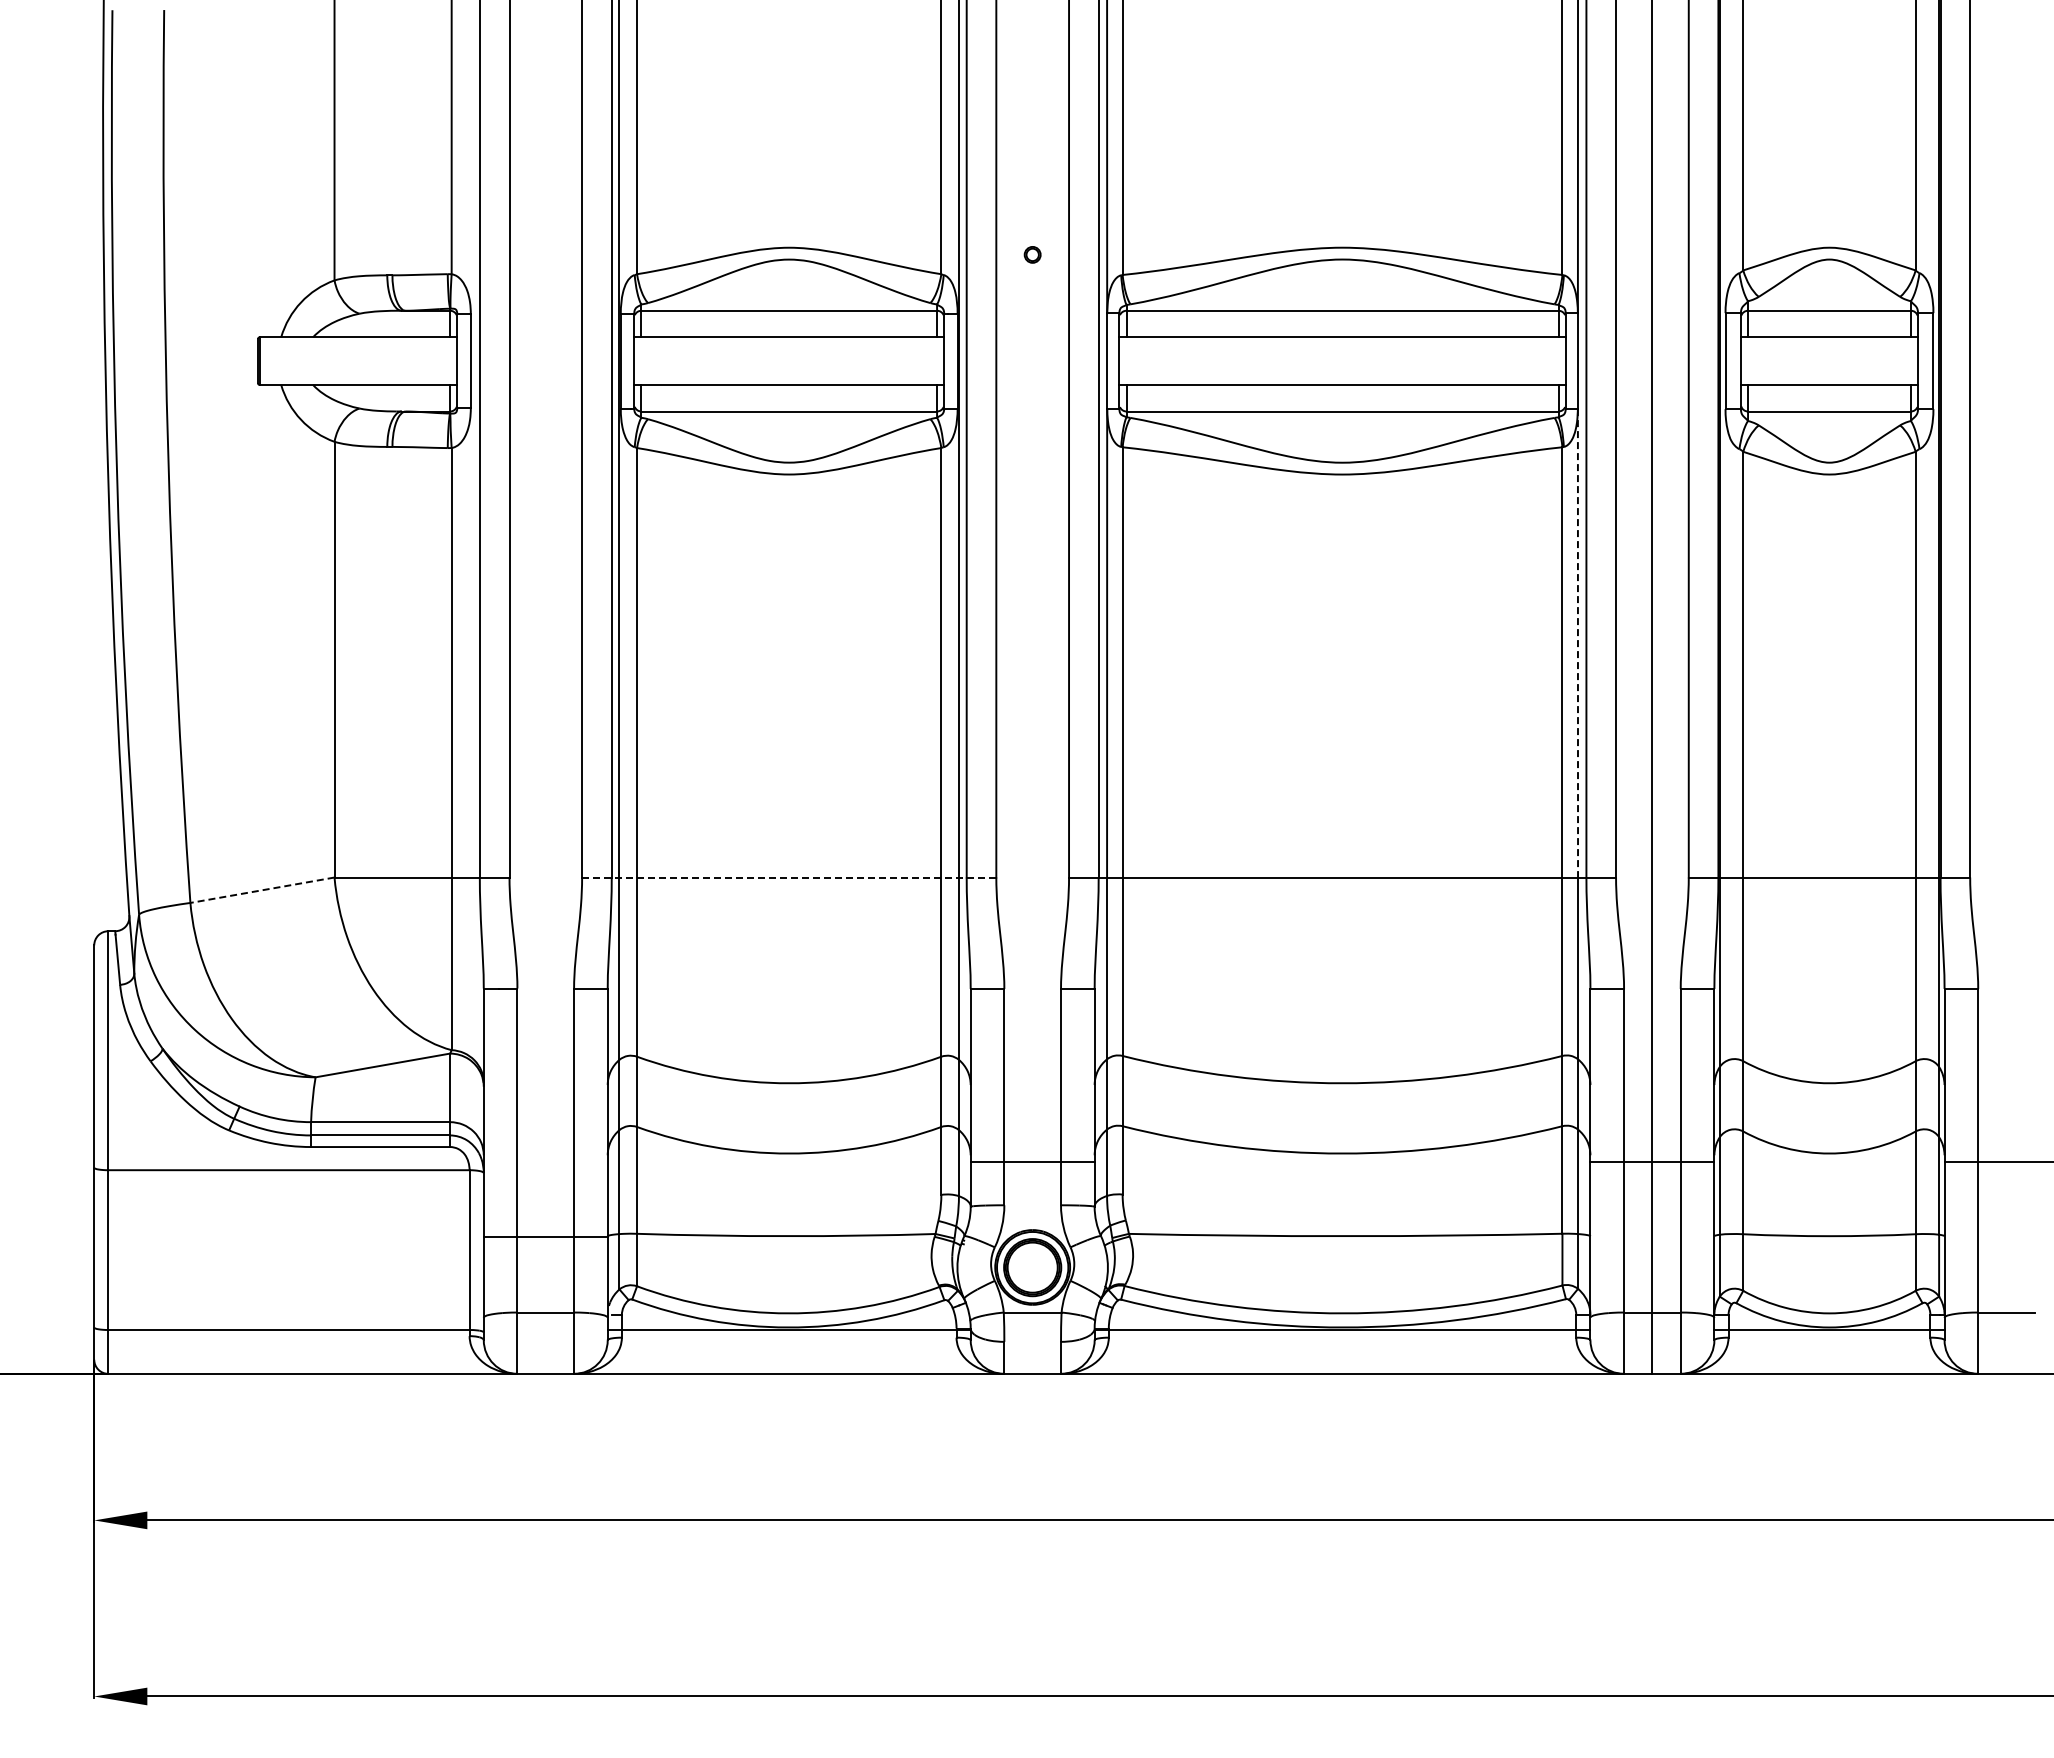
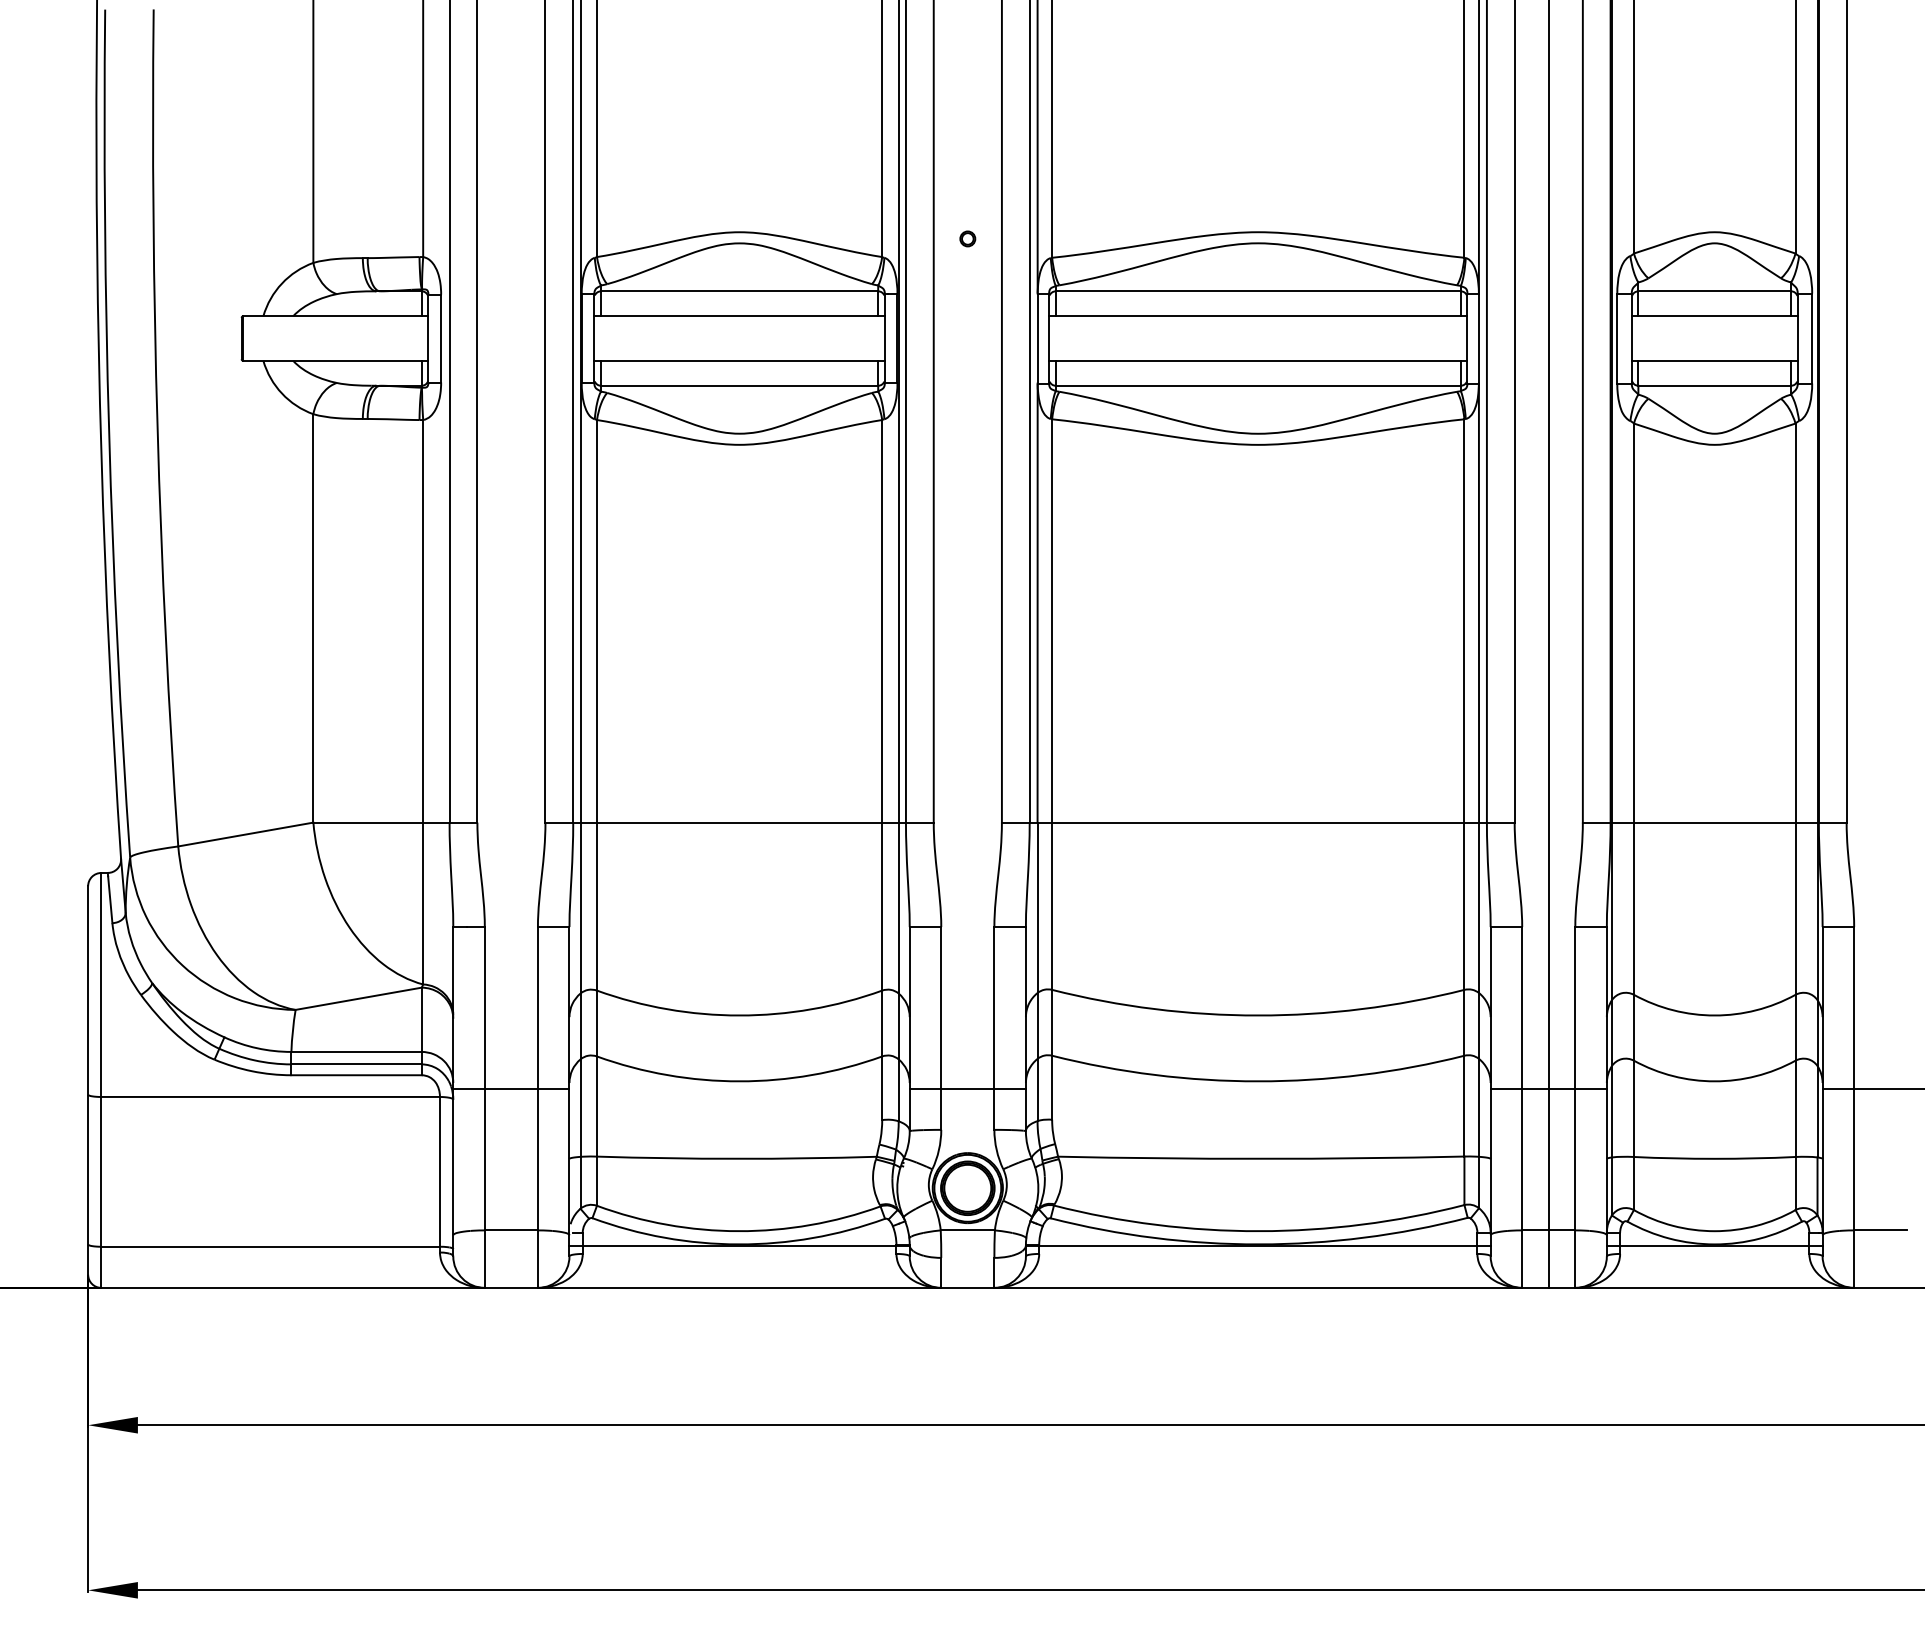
line: (1577, 643) -> (1478, 603), dashed -> solid
line: (788, 877) -> (738, 822), dashed -> solid
line: (261, 890) -> (244, 834), dashed -> solid
line: (545, 1236) -> (511, 1088), moved

